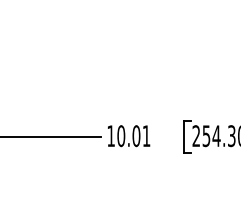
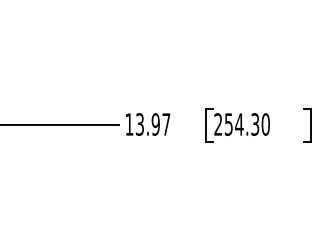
text: (133, 136) -> (152, 124), 10.01 -> 13.97

